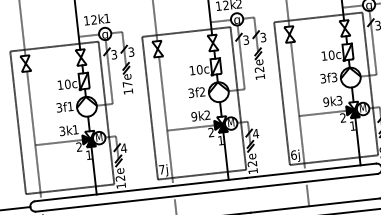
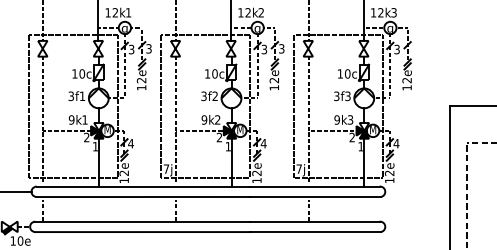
text: (127, 84) -> (141, 80), 17e -> 12e
text: (62, 130) -> (71, 119), 3k -> 9k
text: (294, 154) -> (299, 168), 6j -> 7j

